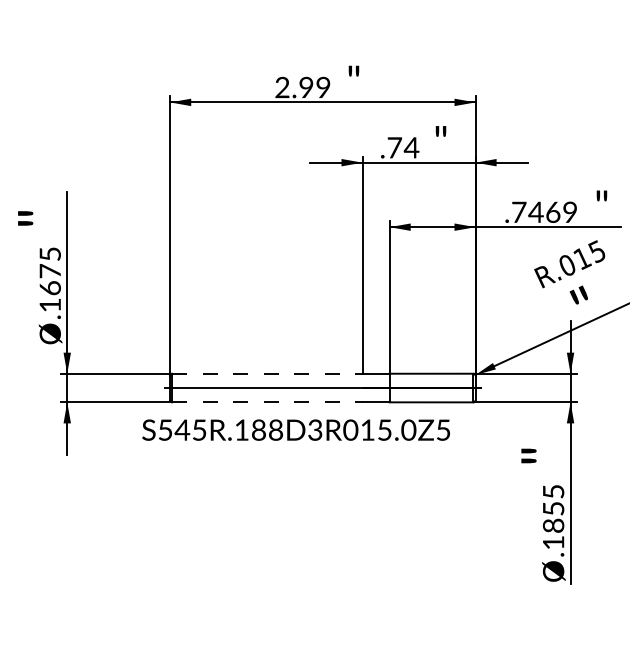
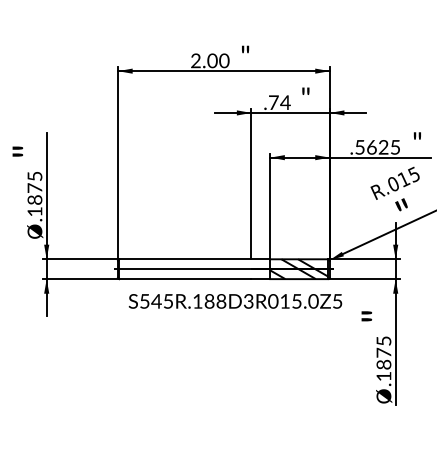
text: (315, 88) -> (218, 61), 2.99 -> 2.00
text: (544, 212) -> (377, 147), .7469 -> .5625
text: (49, 287) -> (34, 199), .1675 -> .1875
line: (267, 374) -> (185, 259), dashed -> solid
hatch: (431, 388) -> (299, 269), added
line: (267, 402) -> (185, 279), dashed -> solid
text: (296, 430) -> (235, 301), moved
text: (552, 508) -> (383, 352), .1855 -> .1875

